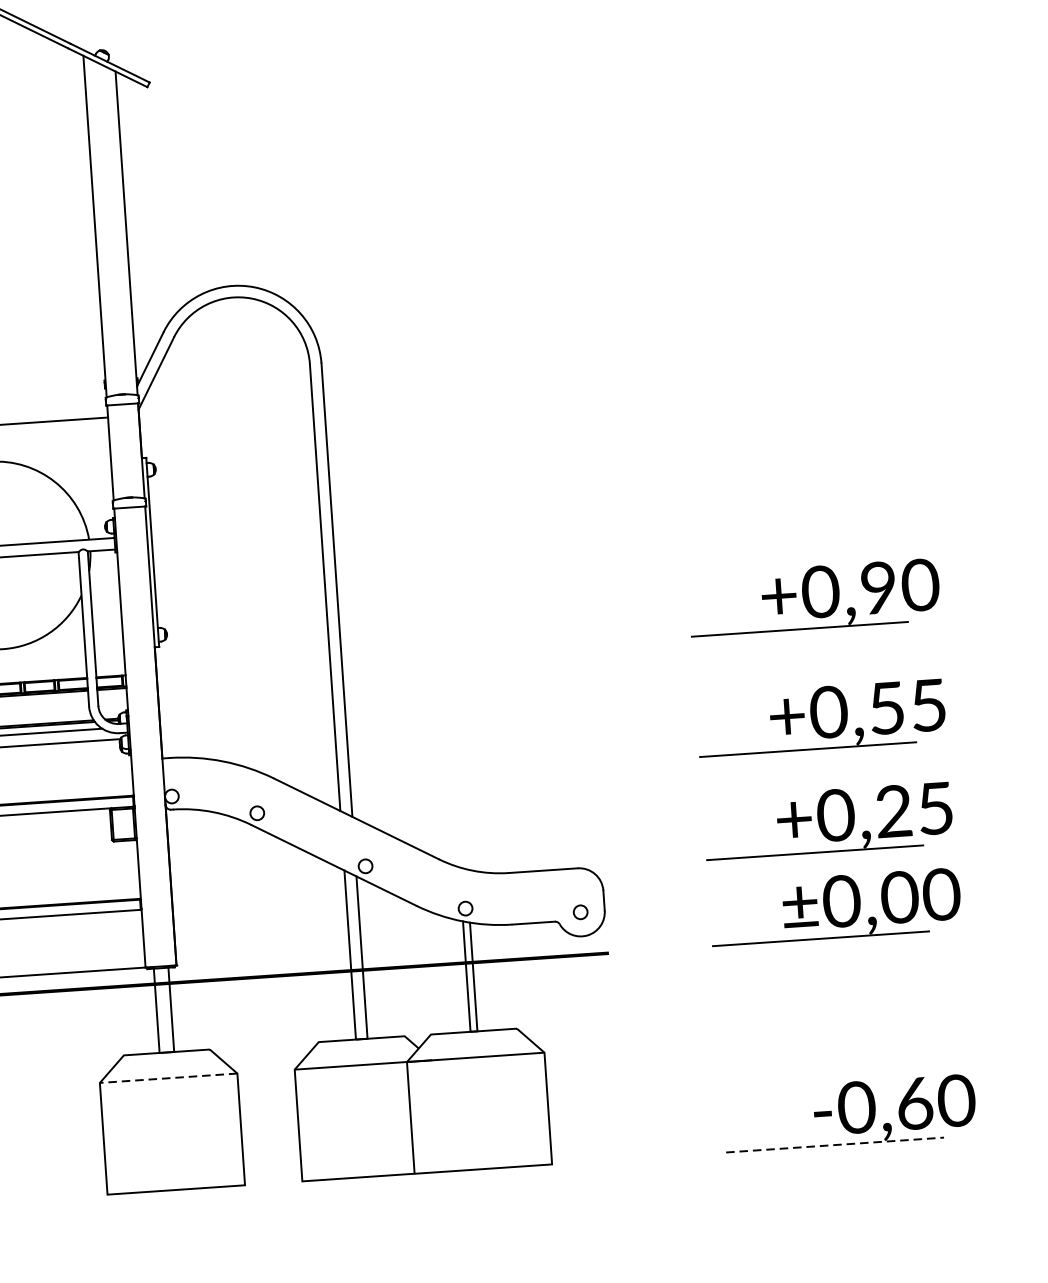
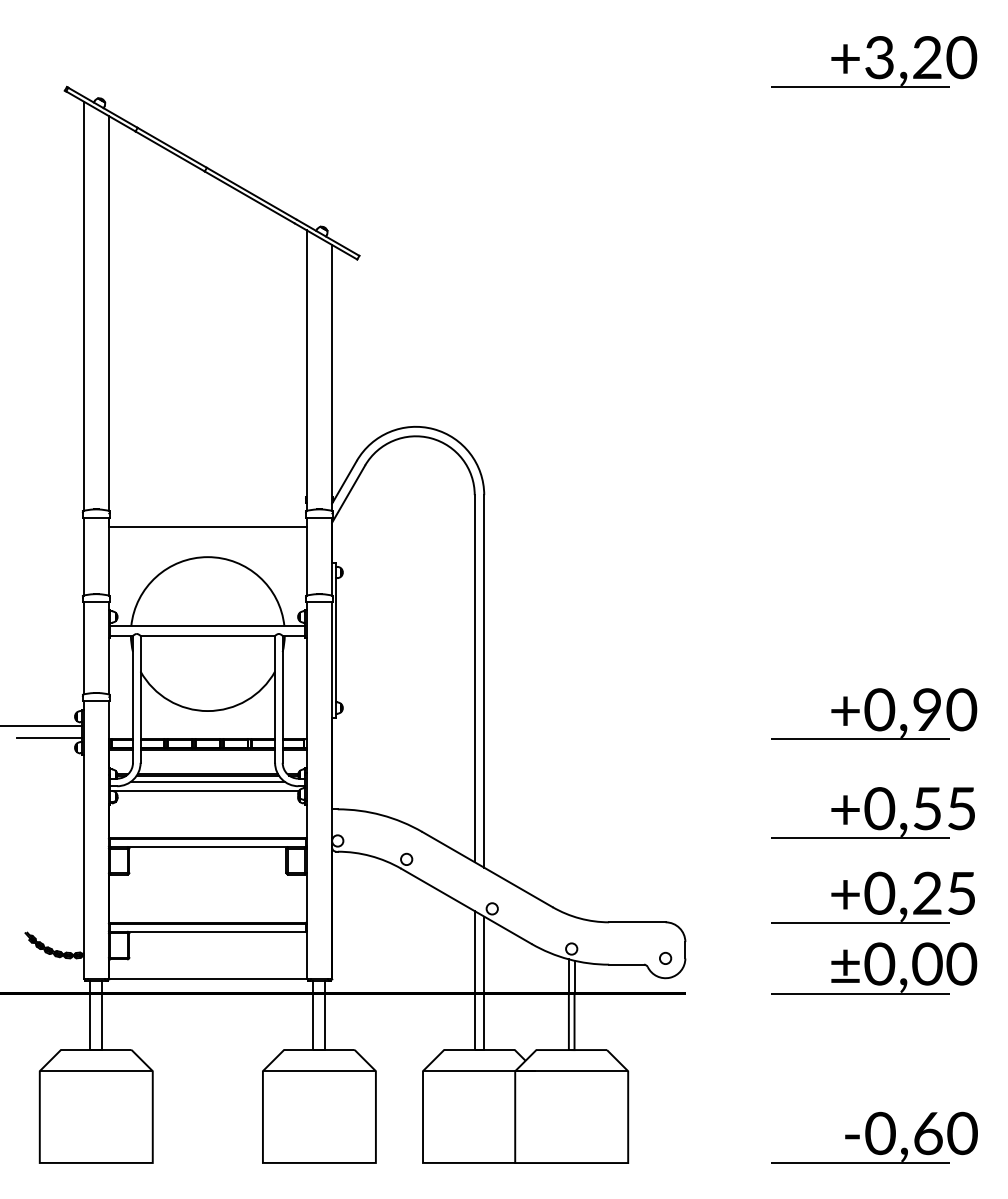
line: (167, 1078) -> (318, 1071), dashed -> solid
line: (834, 1144) -> (860, 1162), dashed -> solid

